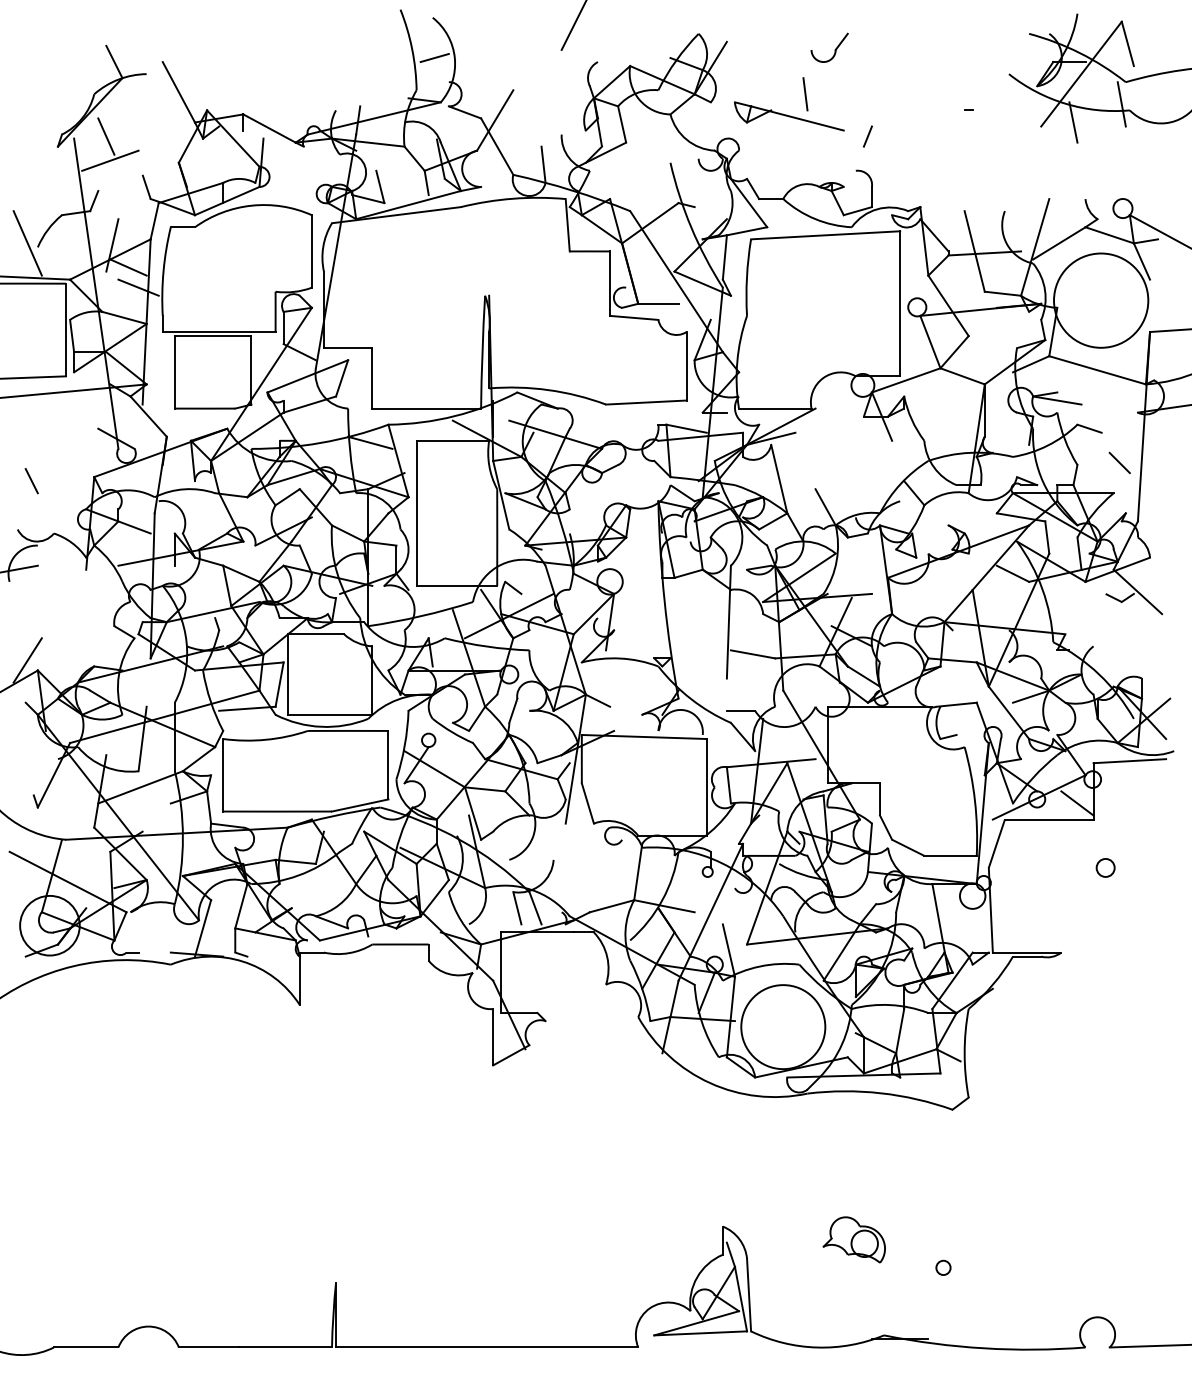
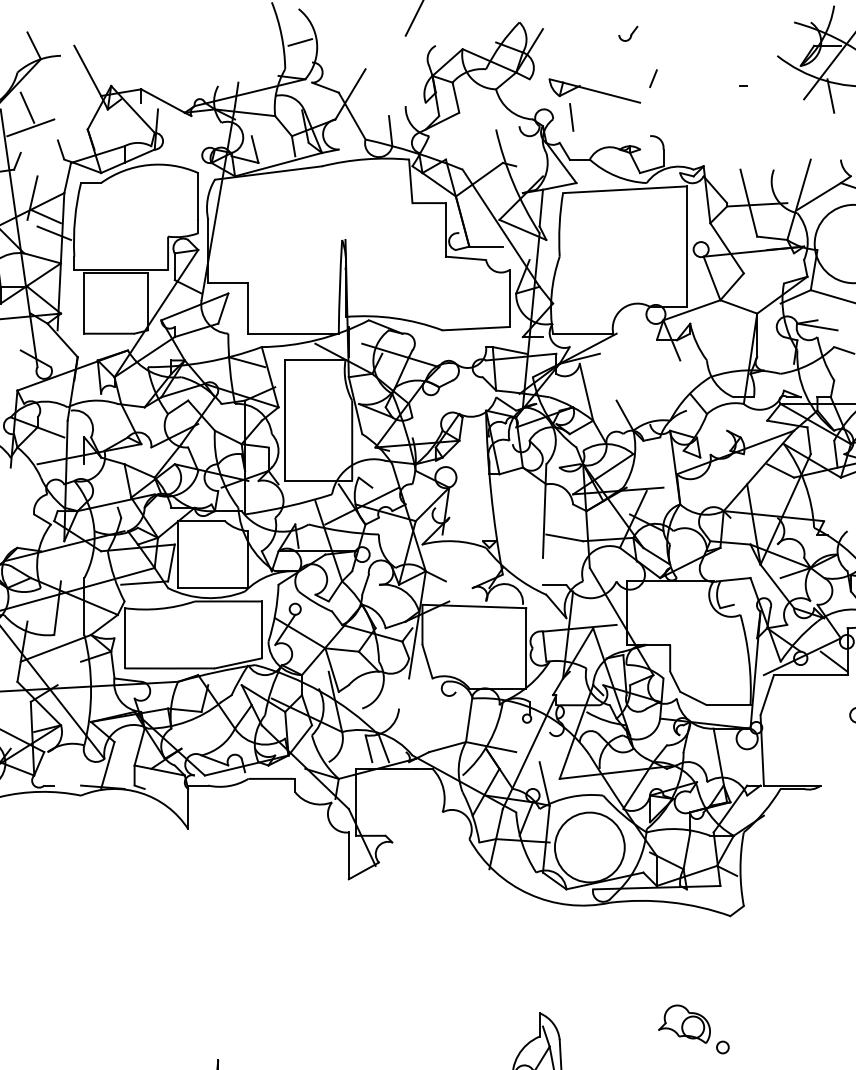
part: (829, 47) -> (628, 33), size x0.6
line: (805, 94) -> (571, 117), moved
line: (867, 136) -> (653, 78), moved
part: (853, 1239) -> (683, 1023), moved

